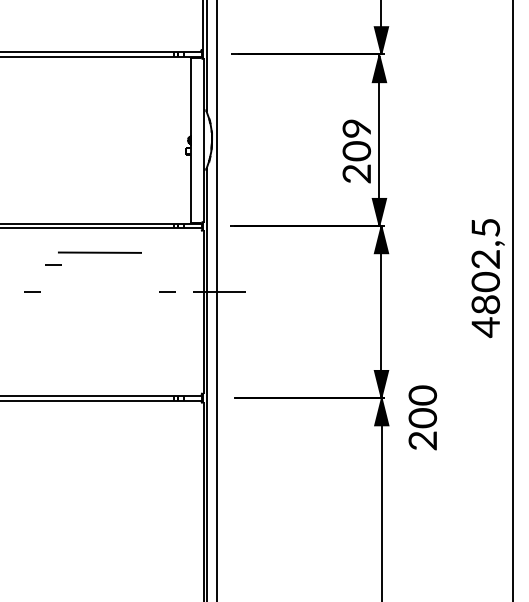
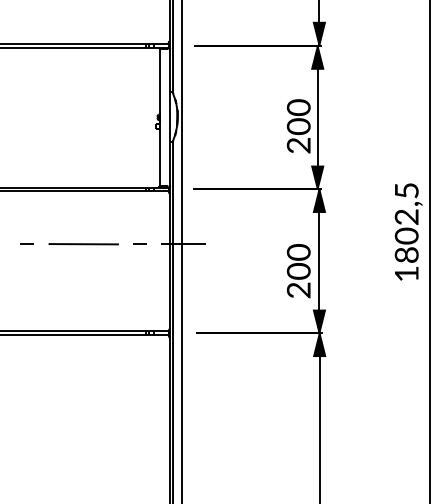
text: (357, 128) -> (299, 107), 209 -> 200
line: (99, 252) -> (83, 244), moved
line: (53, 264) -> (44, 221), removed
text: (485, 327) -> (406, 274), 4802,5 -> 1802,5
text: (422, 417) -> (298, 270), moved

